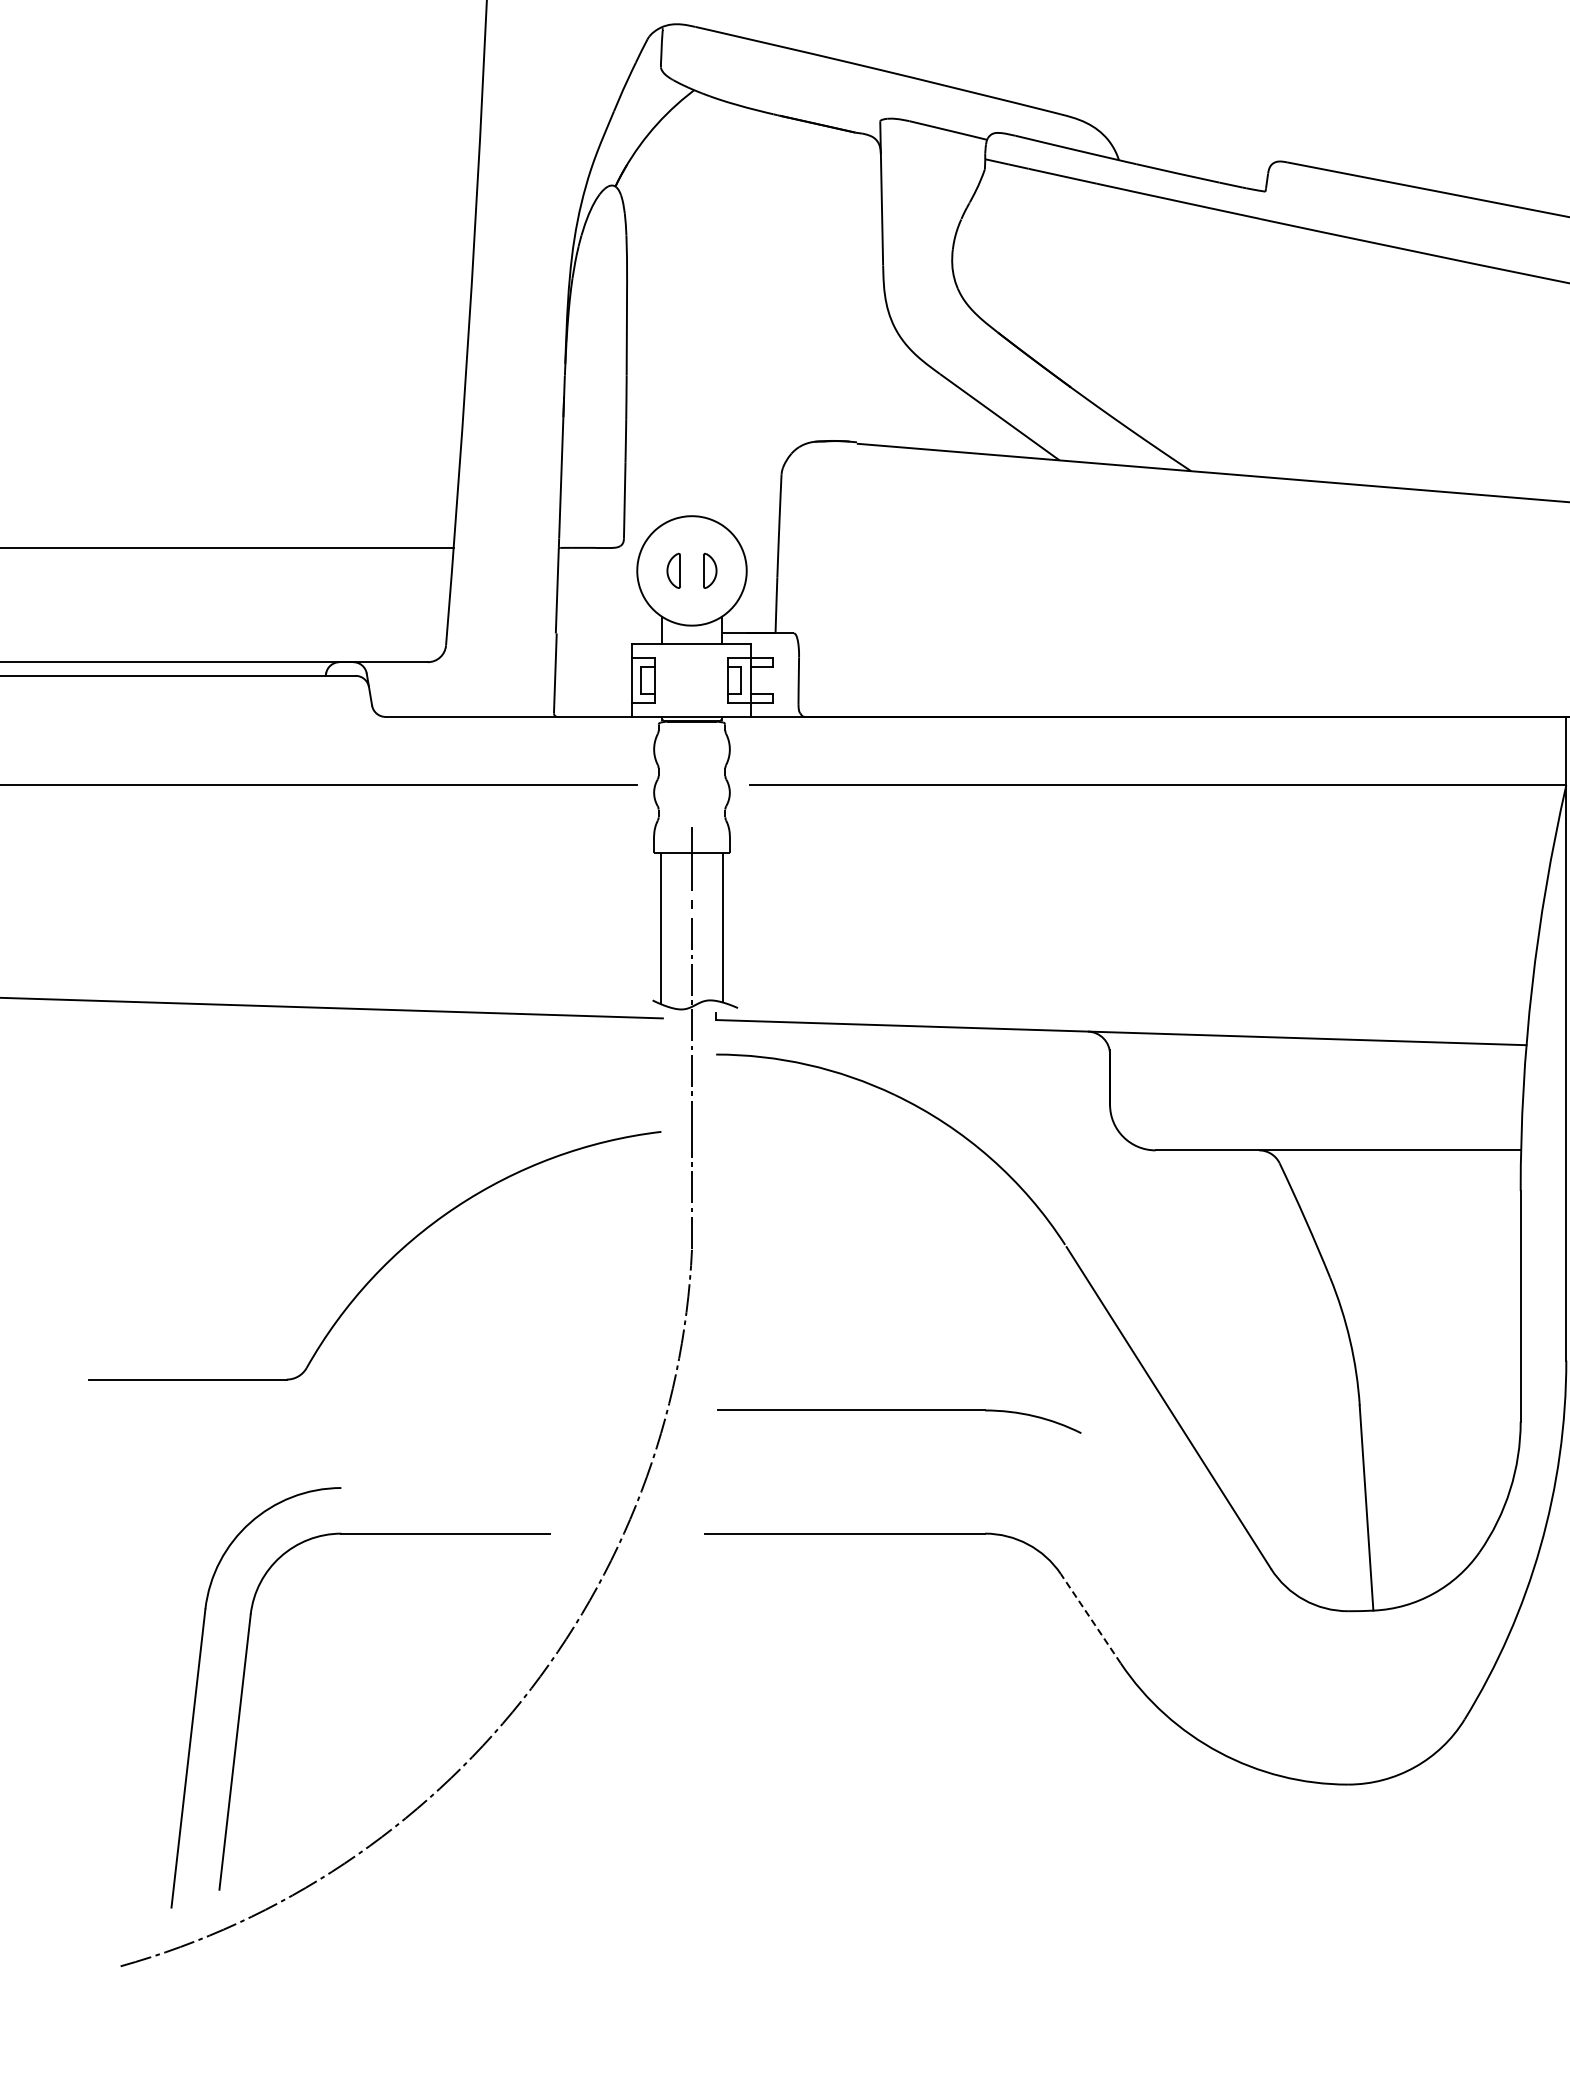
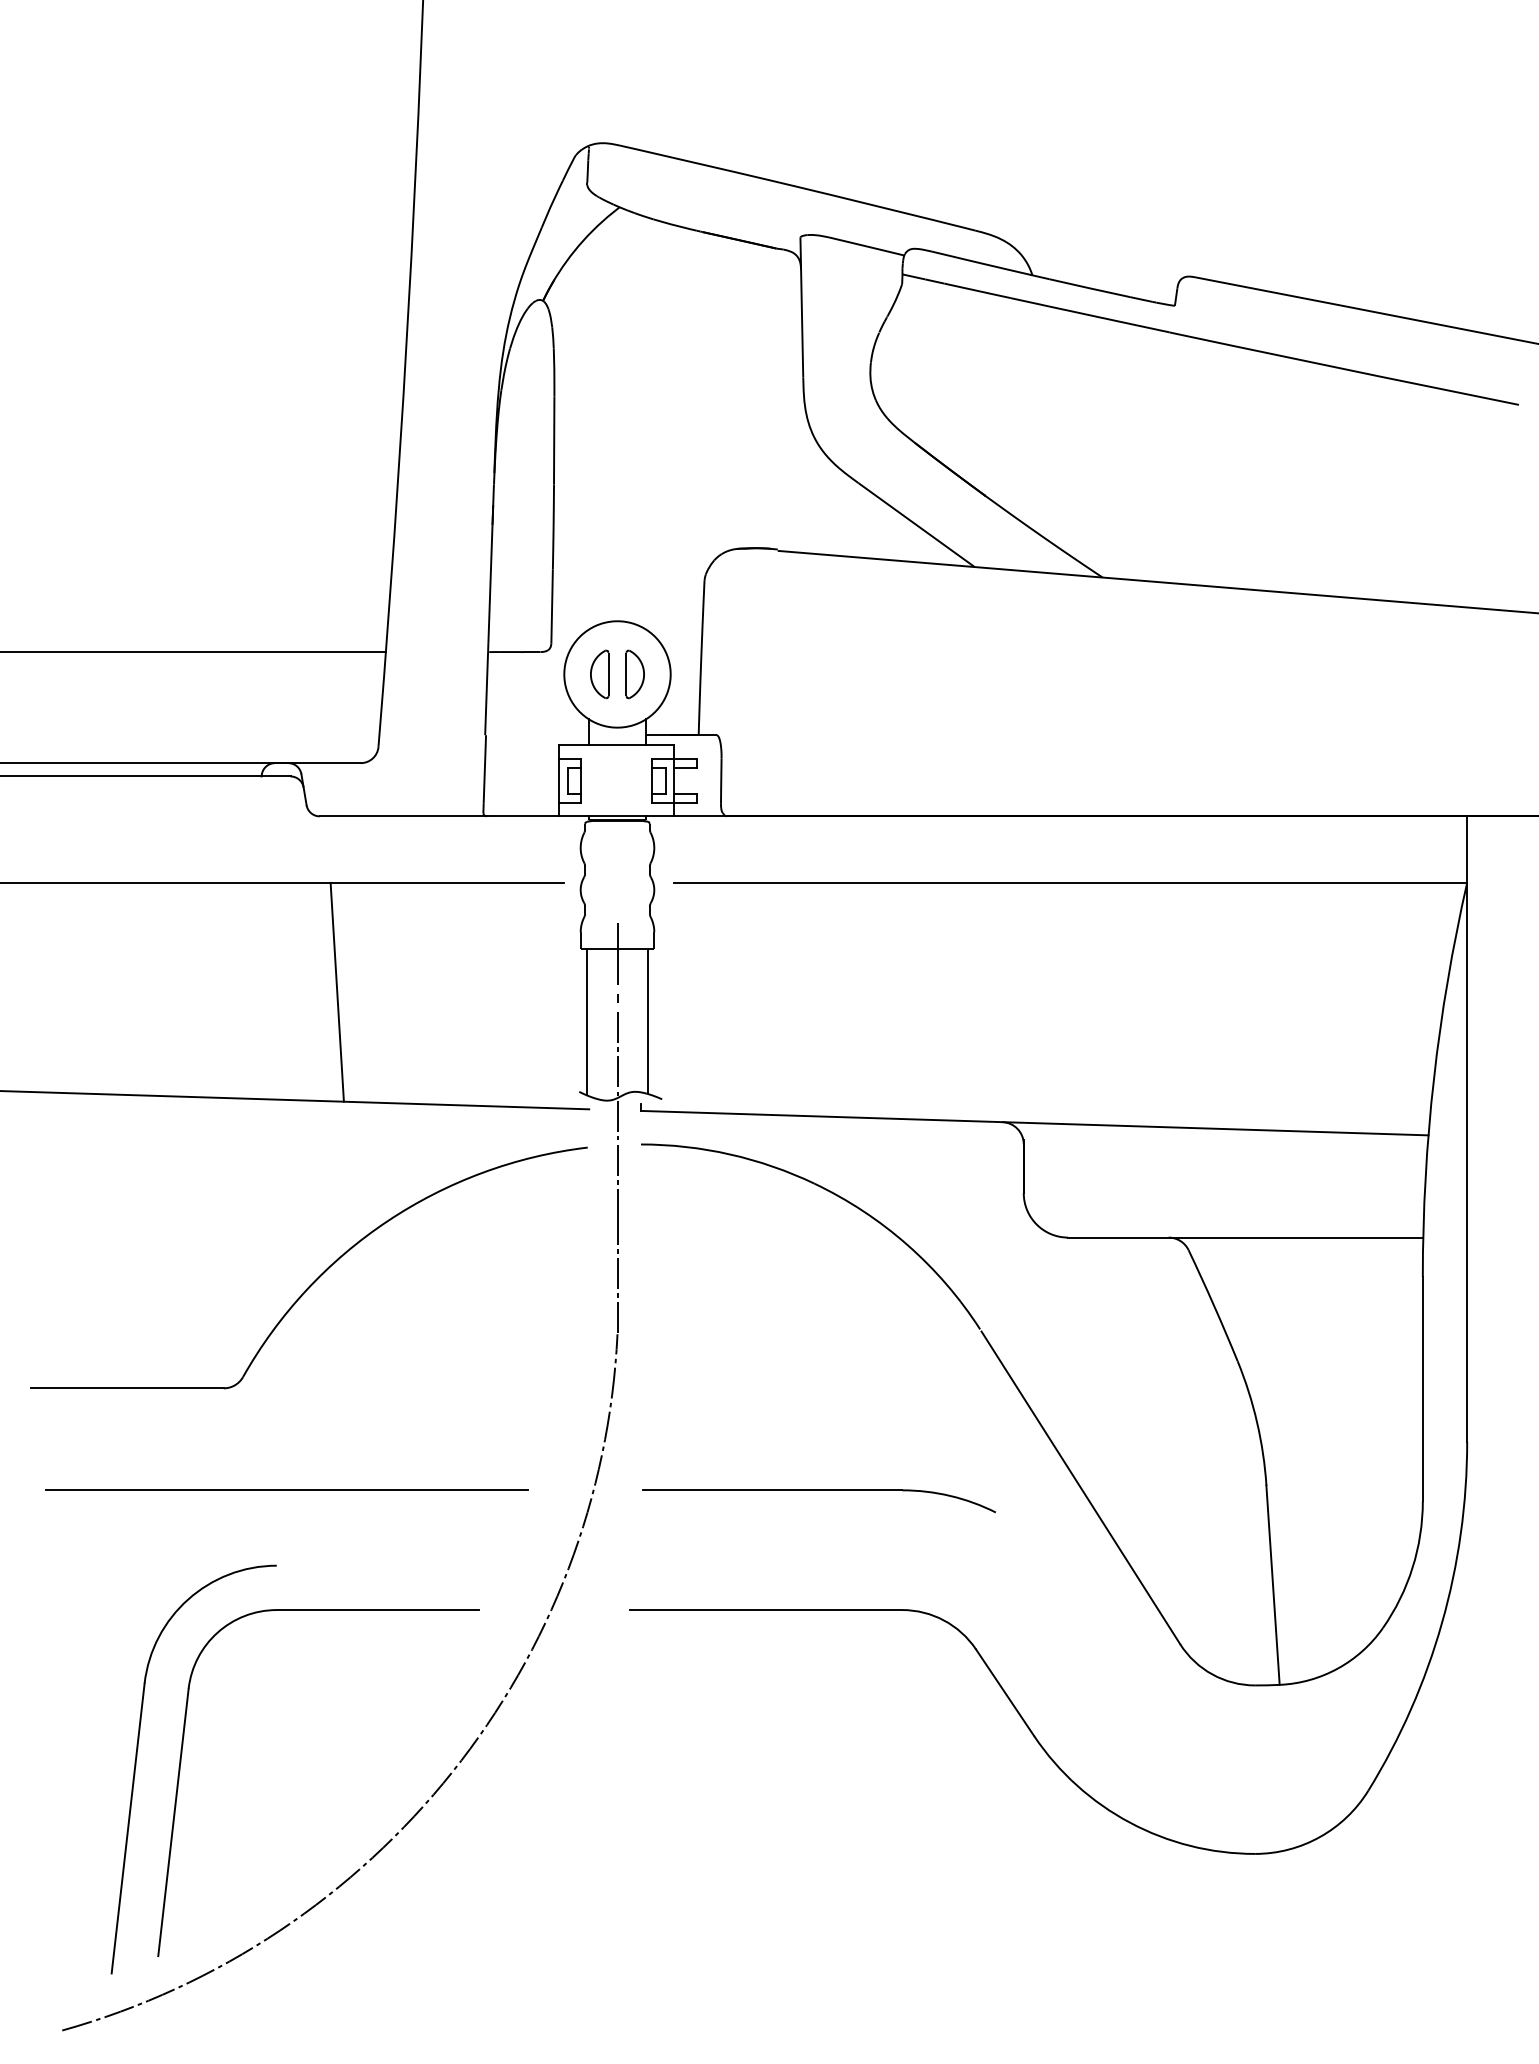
part: (673, 570) -> (599, 674), size x1.43
part: (709, 570) -> (634, 674), size x1.43
line: (402, 897) -> (336, 991), added
part: (384, 1264) -> (318, 1276), moved
line: (351, 1410) -> (286, 1490), added
line: (1090, 1618) -> (1004, 1692), dashed -> solid

